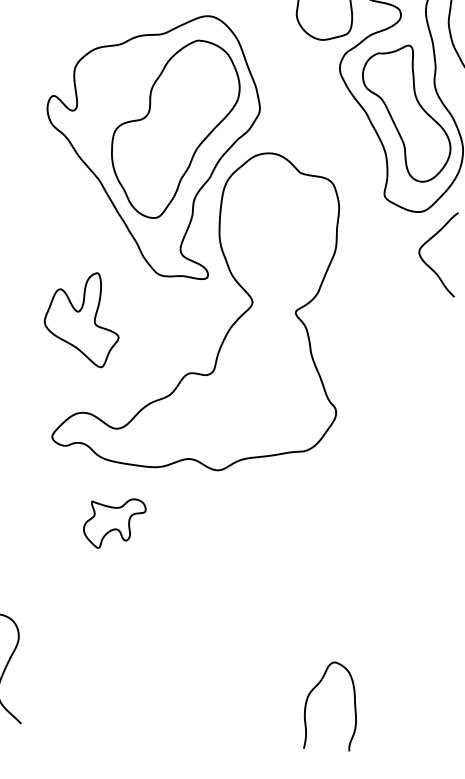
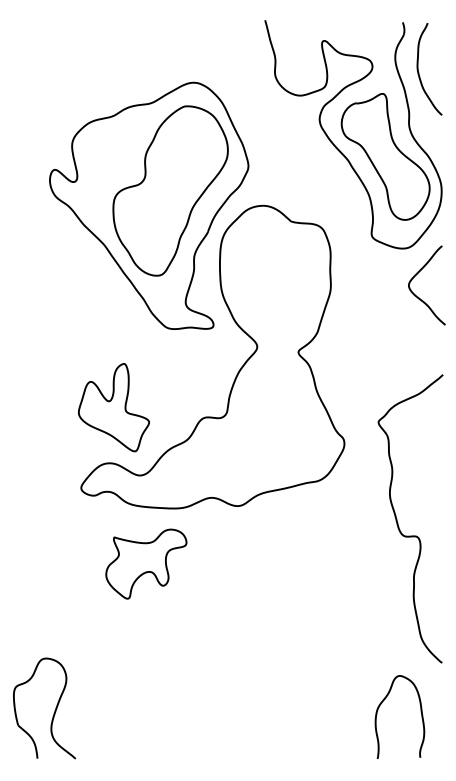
part: (82, 318) -> (113, 407), moved
curve: (386, 503) -> (398, 523), added
part: (114, 522) -> (146, 563), size x1.43
curve: (353, 703) -> (420, 712), moved

